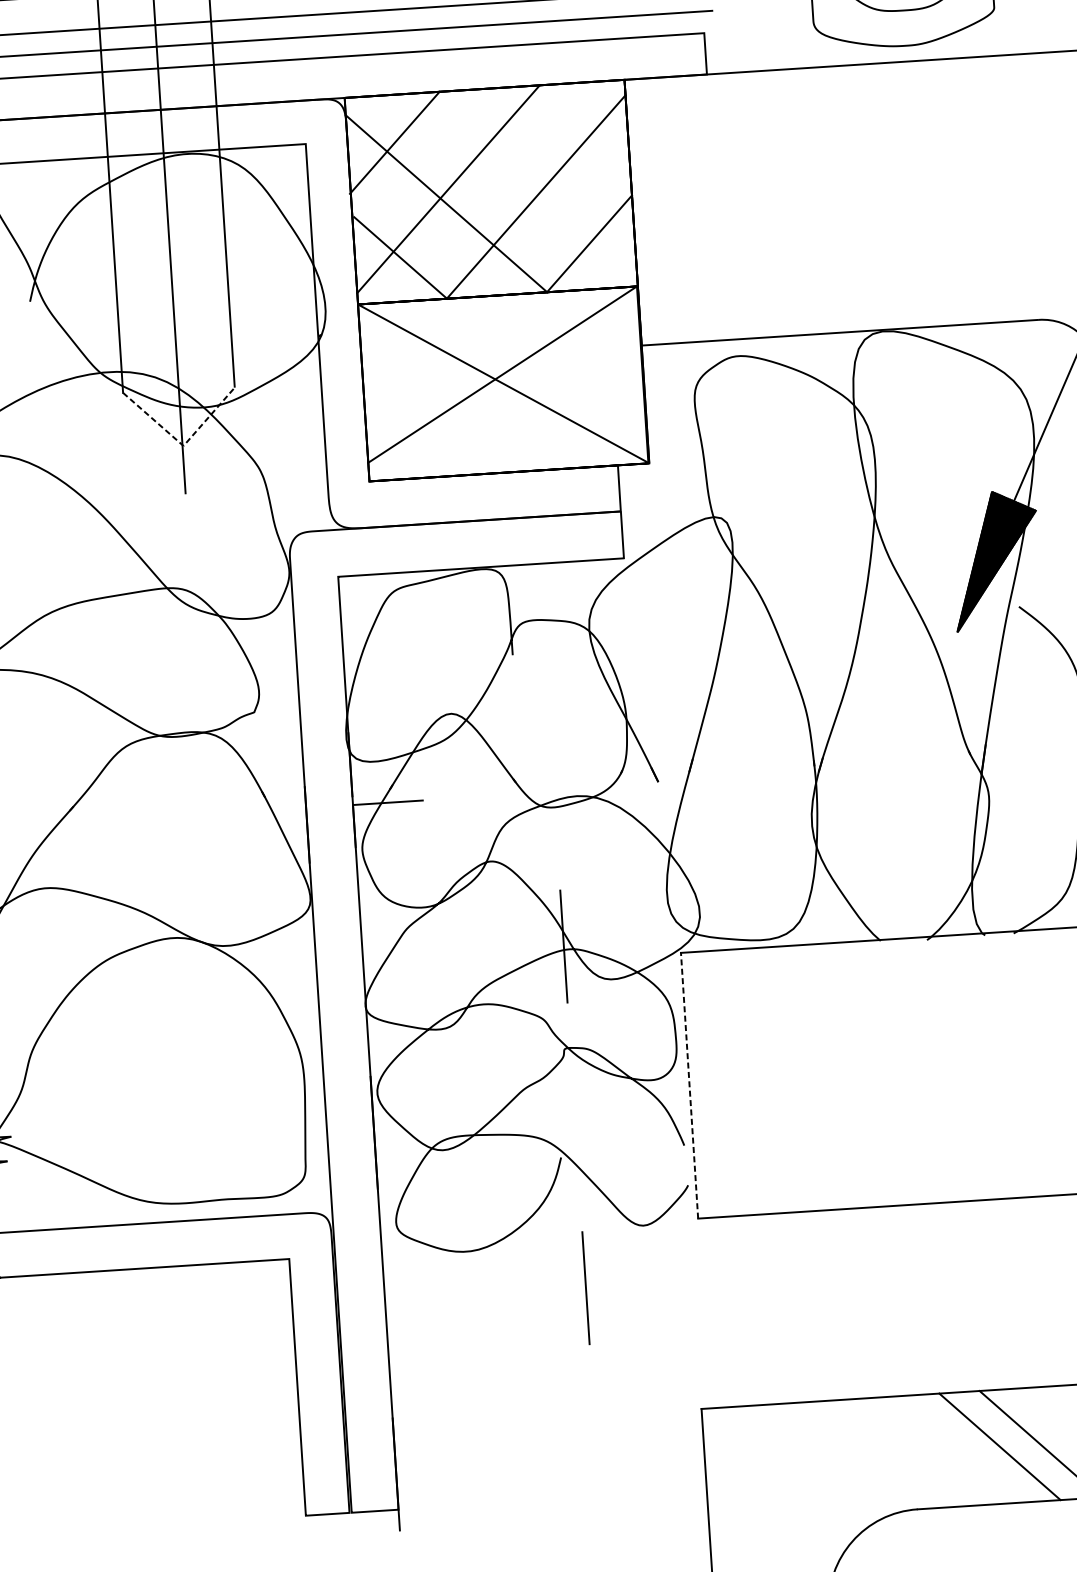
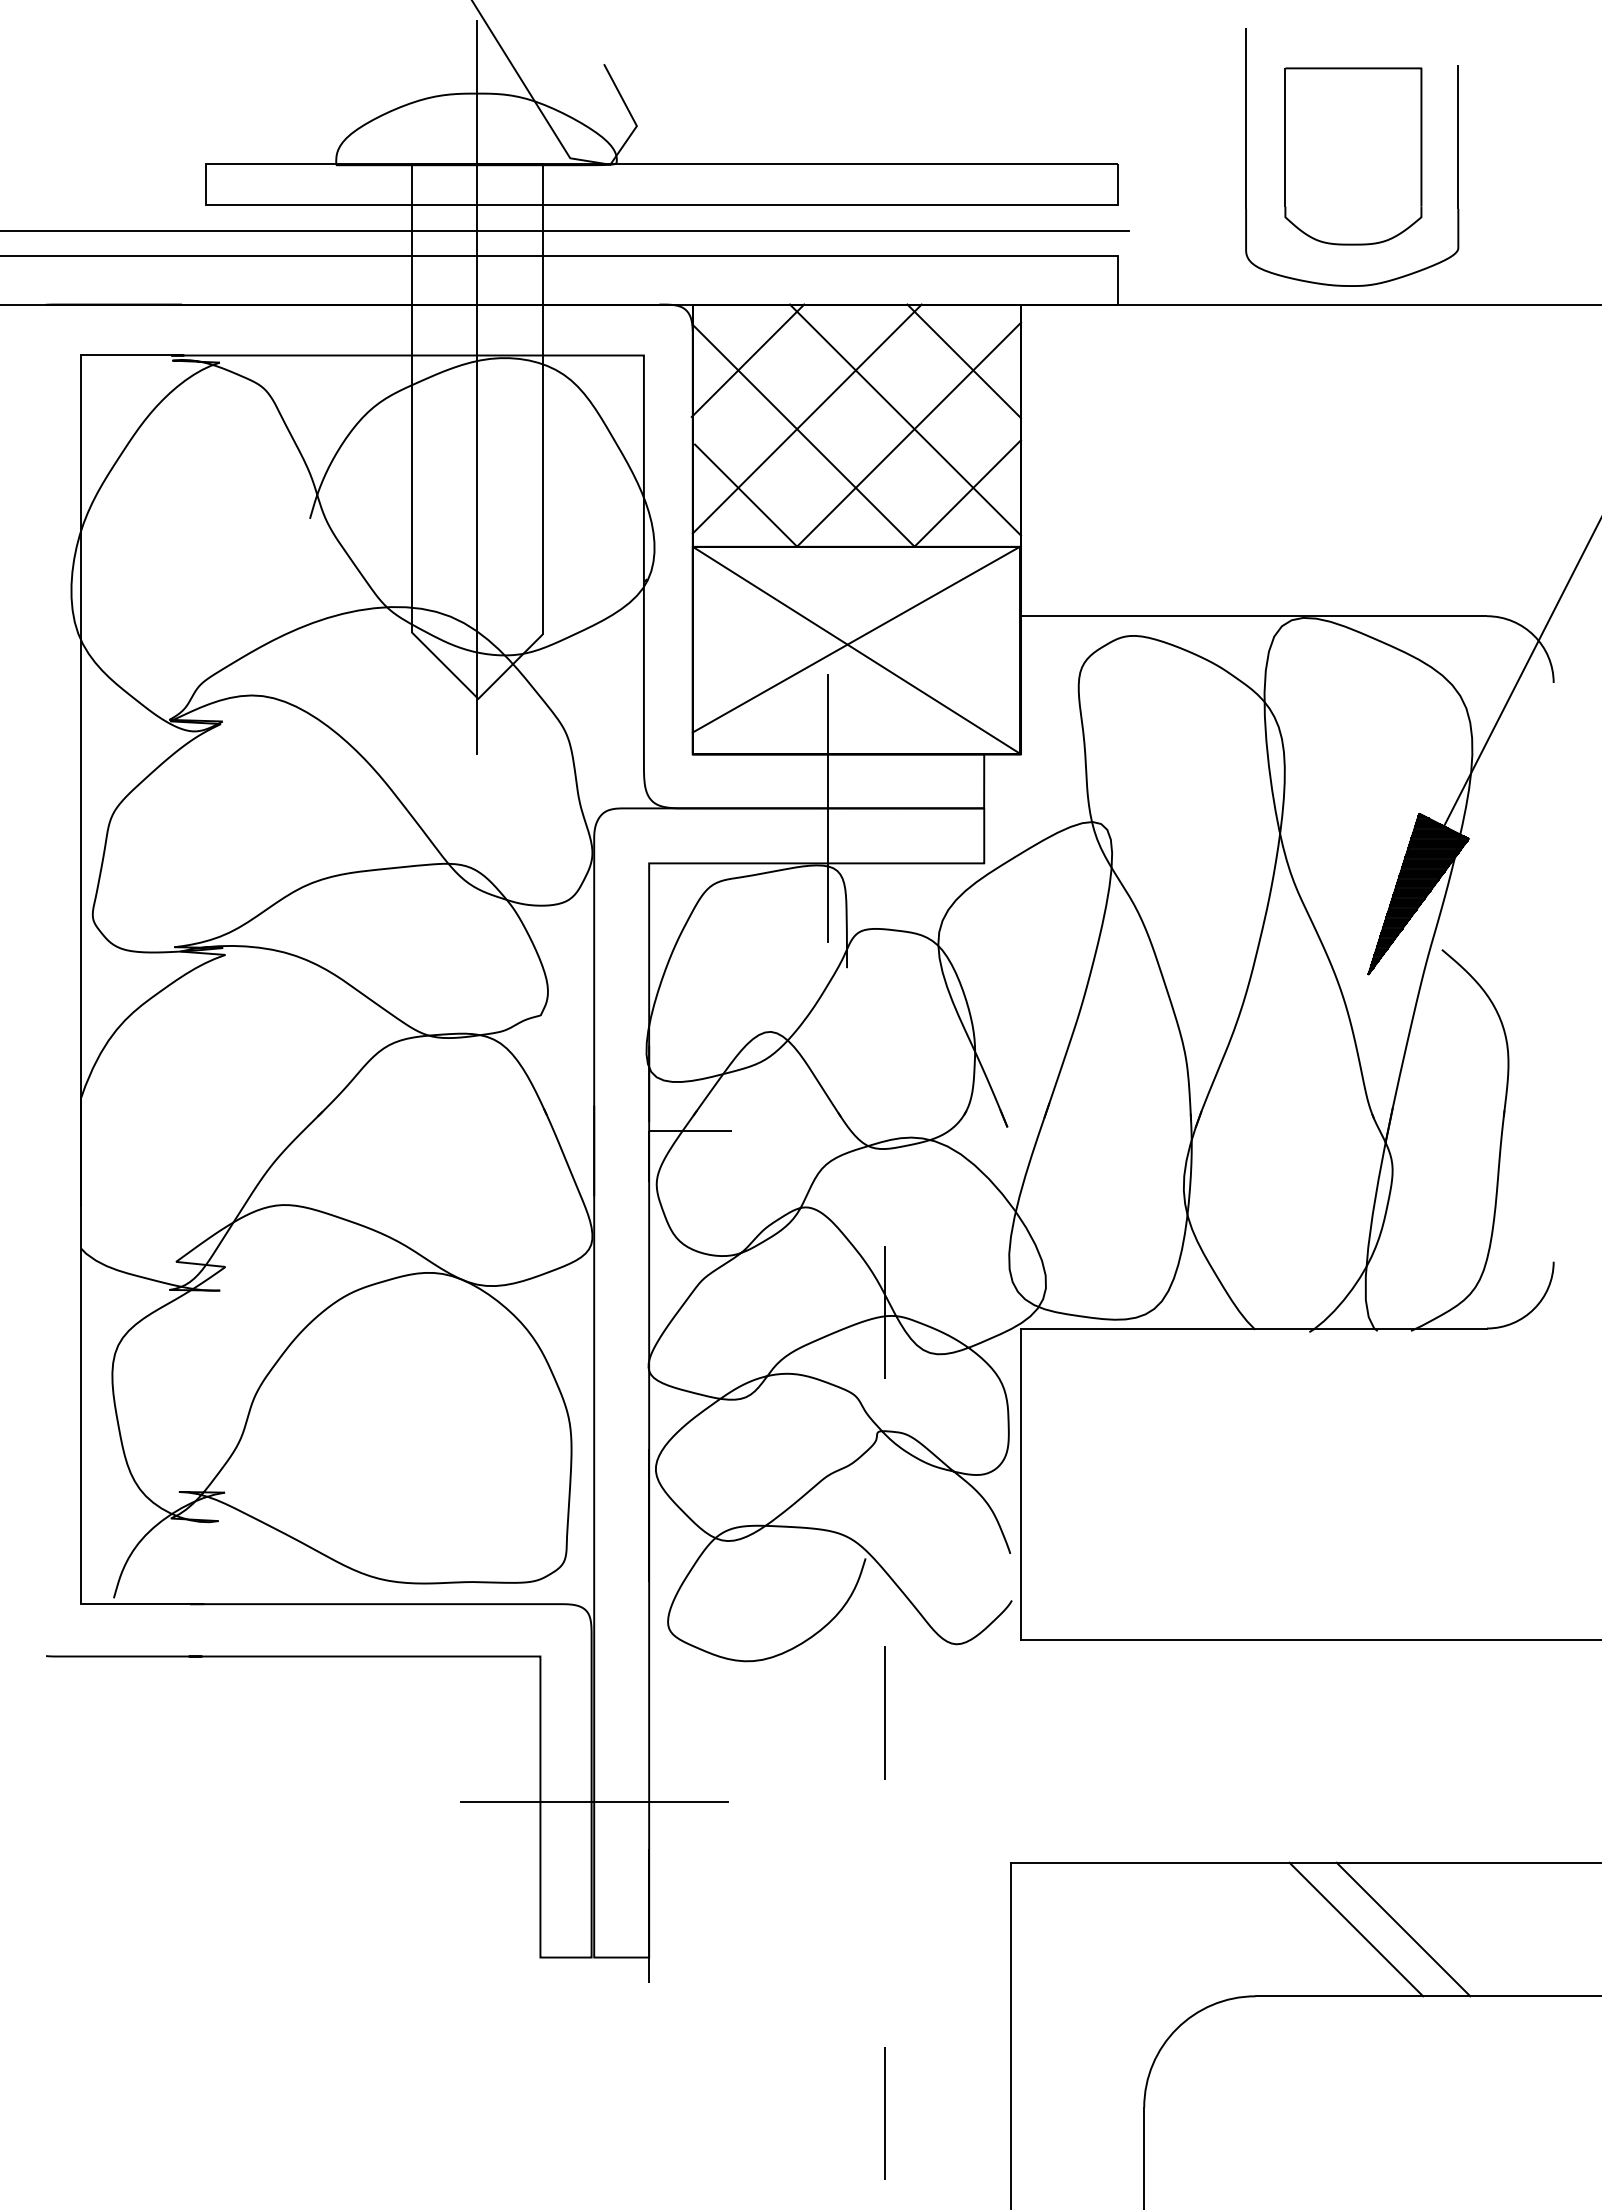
line: (579, 131) -> (964, 361), added
line: (532, 184) -> (905, 419), added
line: (182, 445) -> (477, 698), dashed -> solid
line: (488, 519) -> (828, 807), added
line: (689, 1085) -> (1021, 1484), dashed -> solid
line: (342, 1379) -> (593, 1801), added

